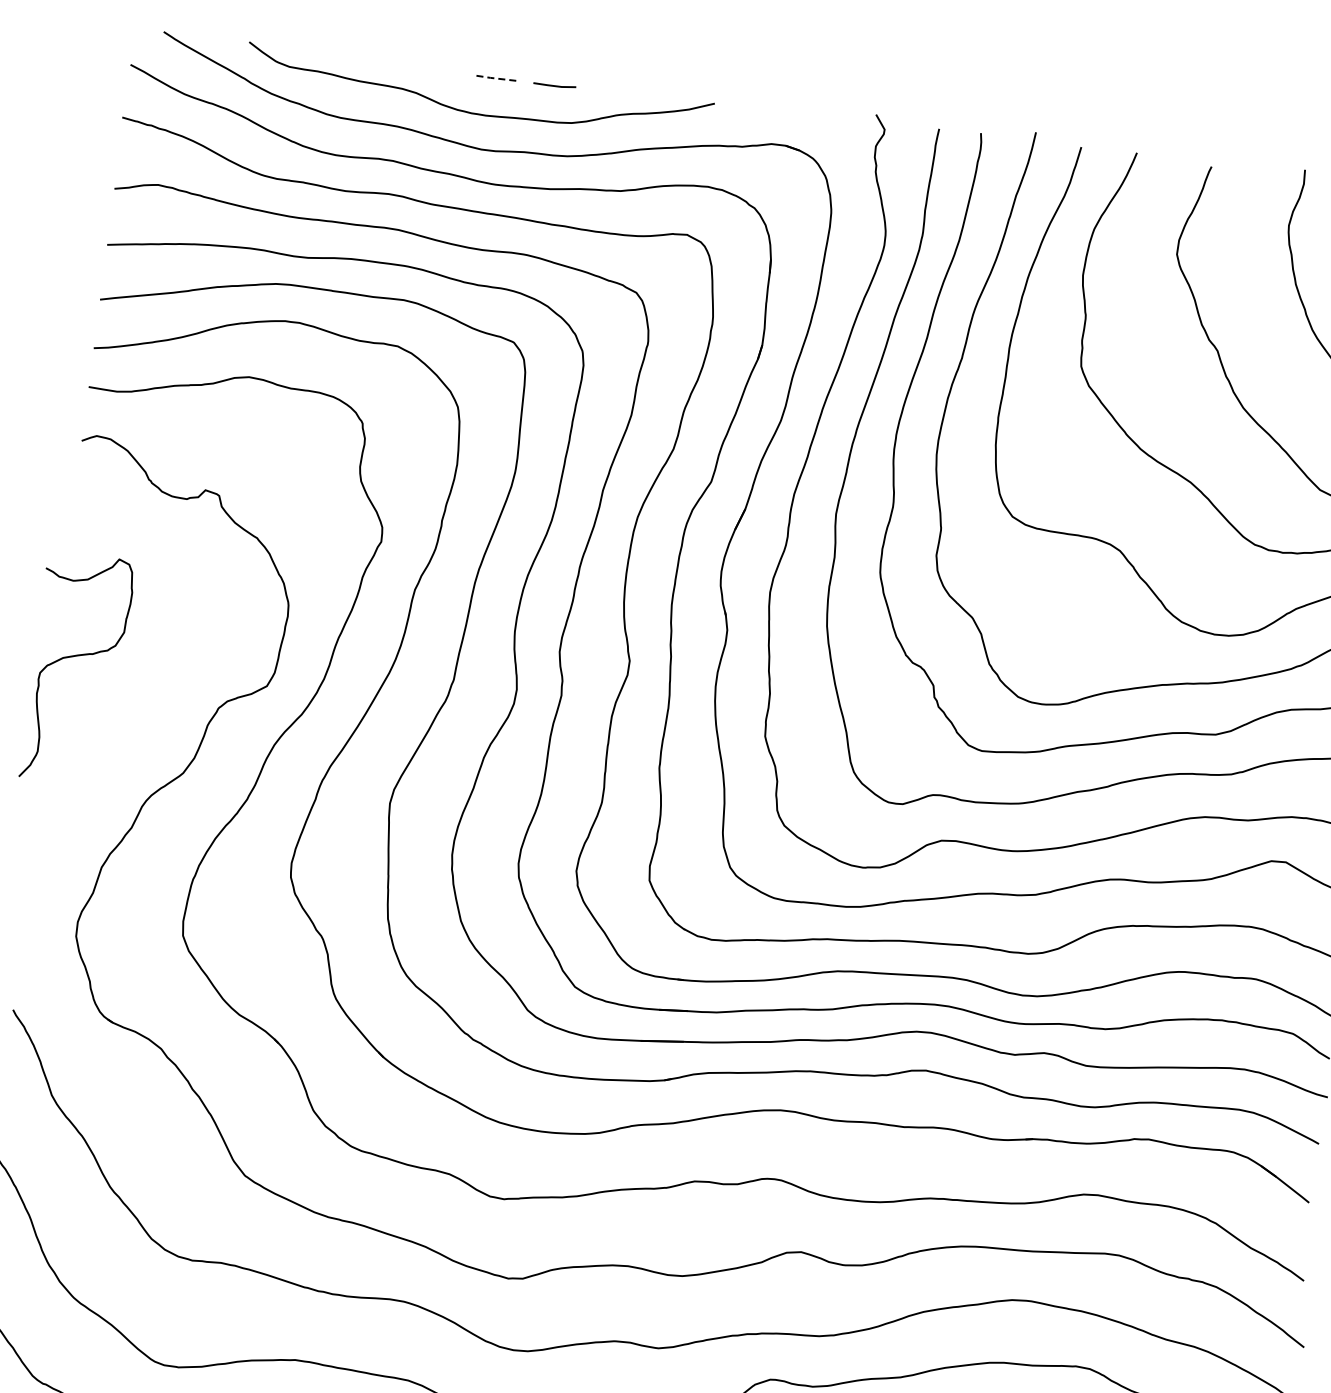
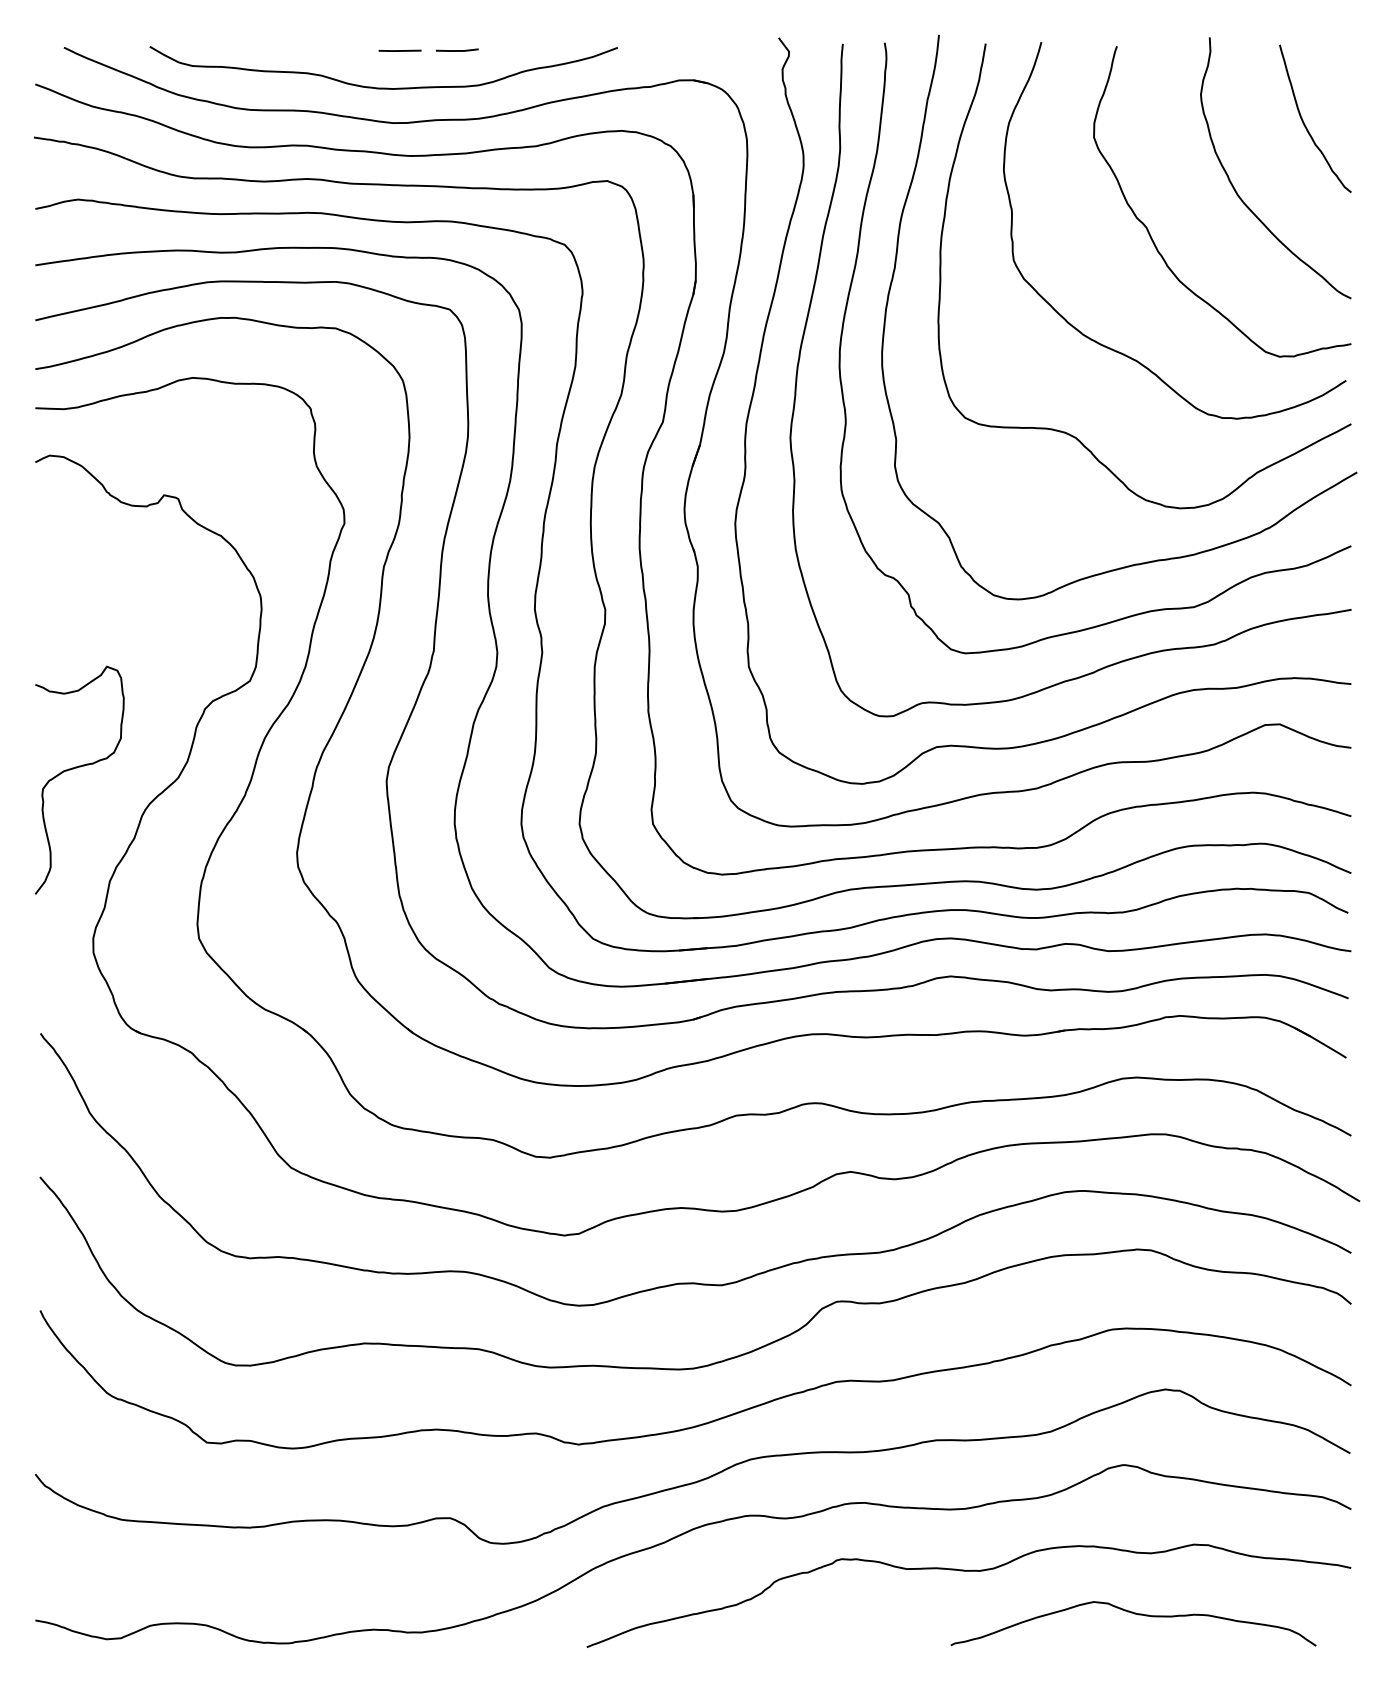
line: (497, 78) -> (399, 50), dashed -> solid
curve: (77, 656) -> (77, 768), moved

